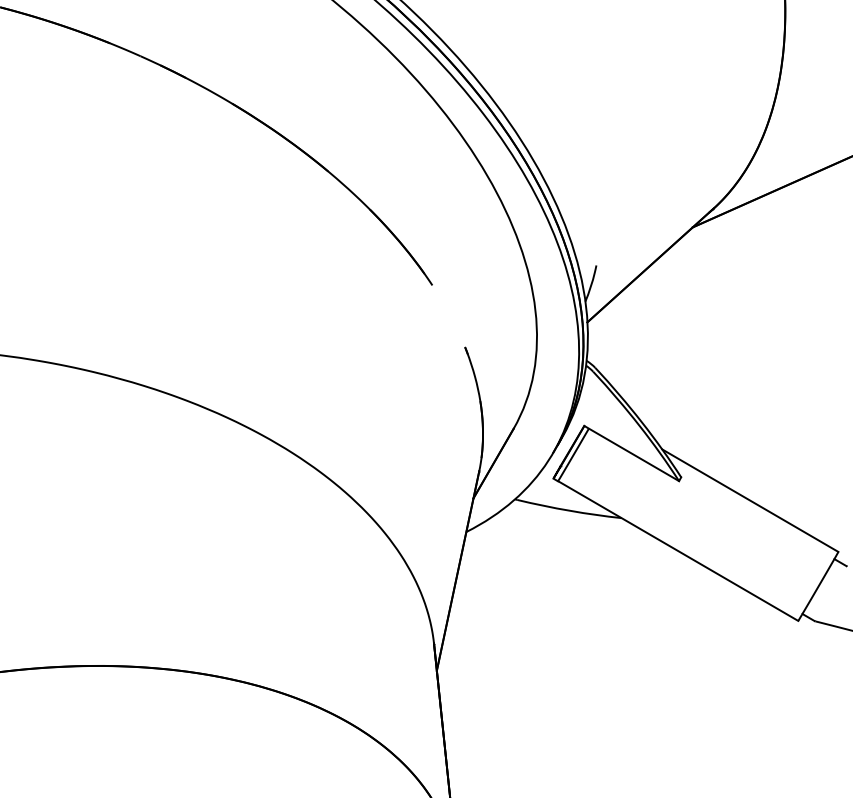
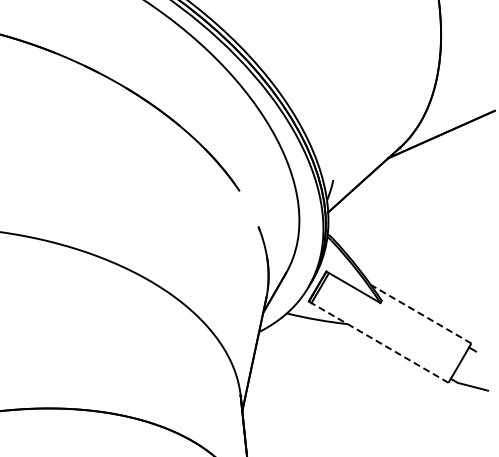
line: (749, 499) -> (420, 313), solid -> dashed
line: (677, 550) -> (379, 342), solid -> dashed

